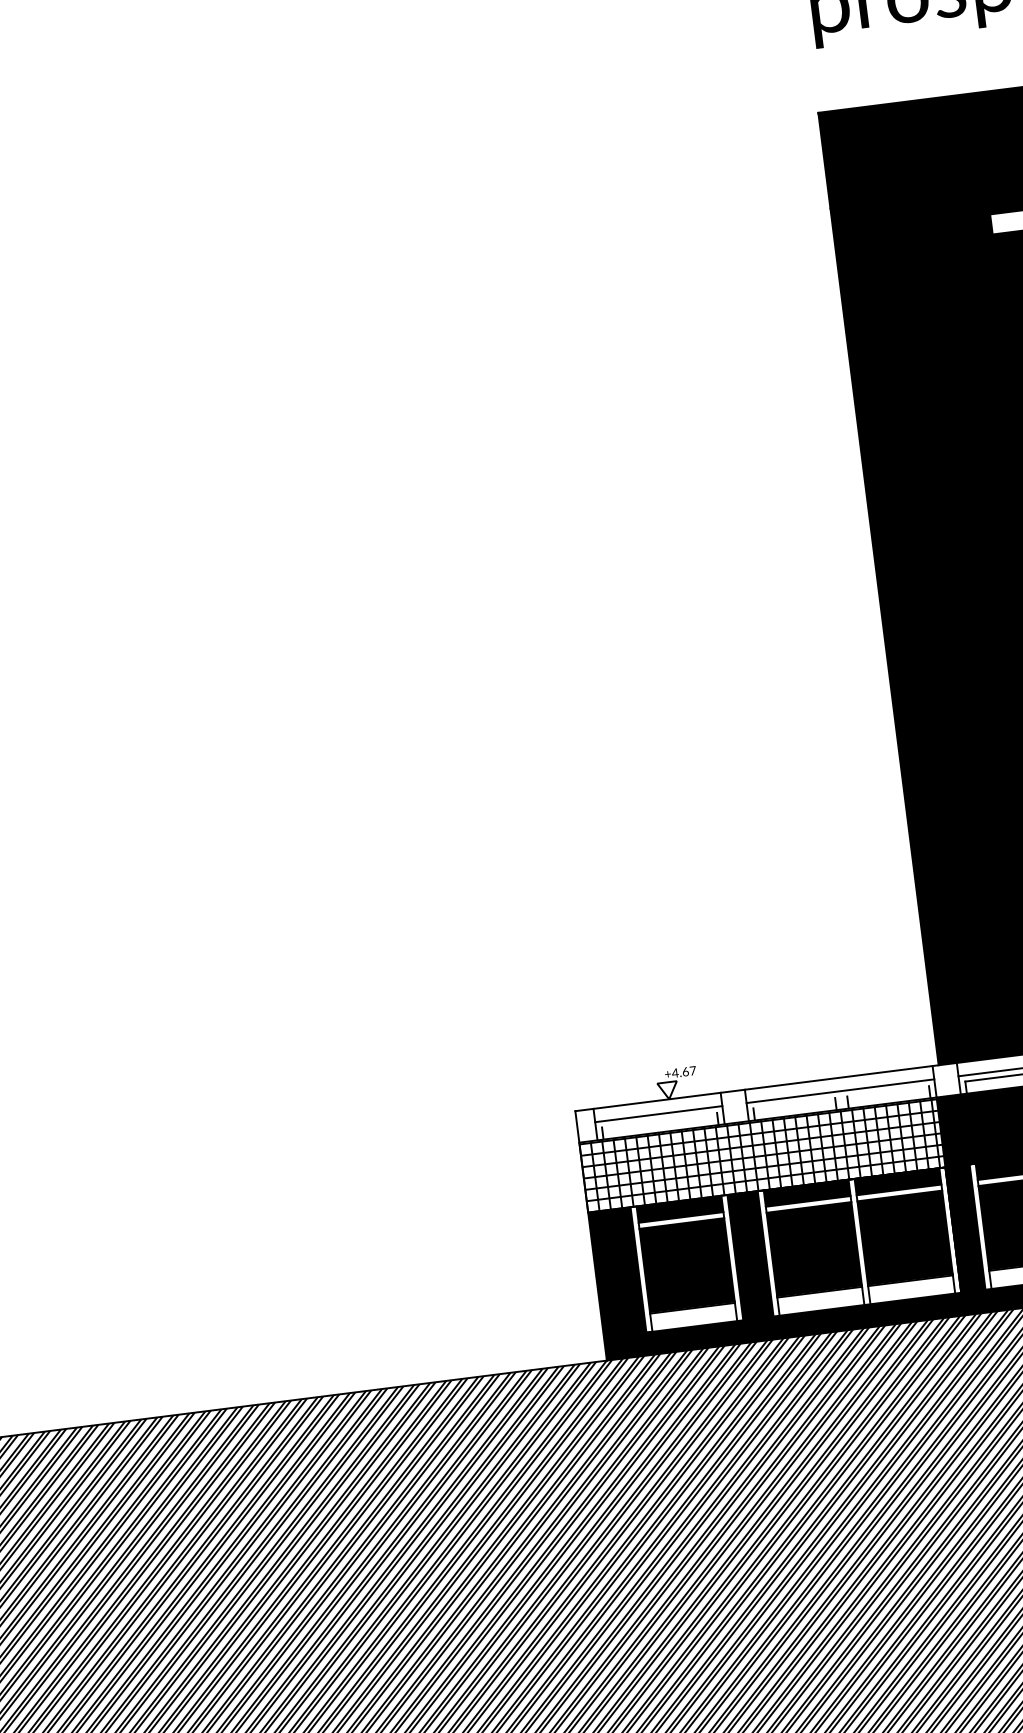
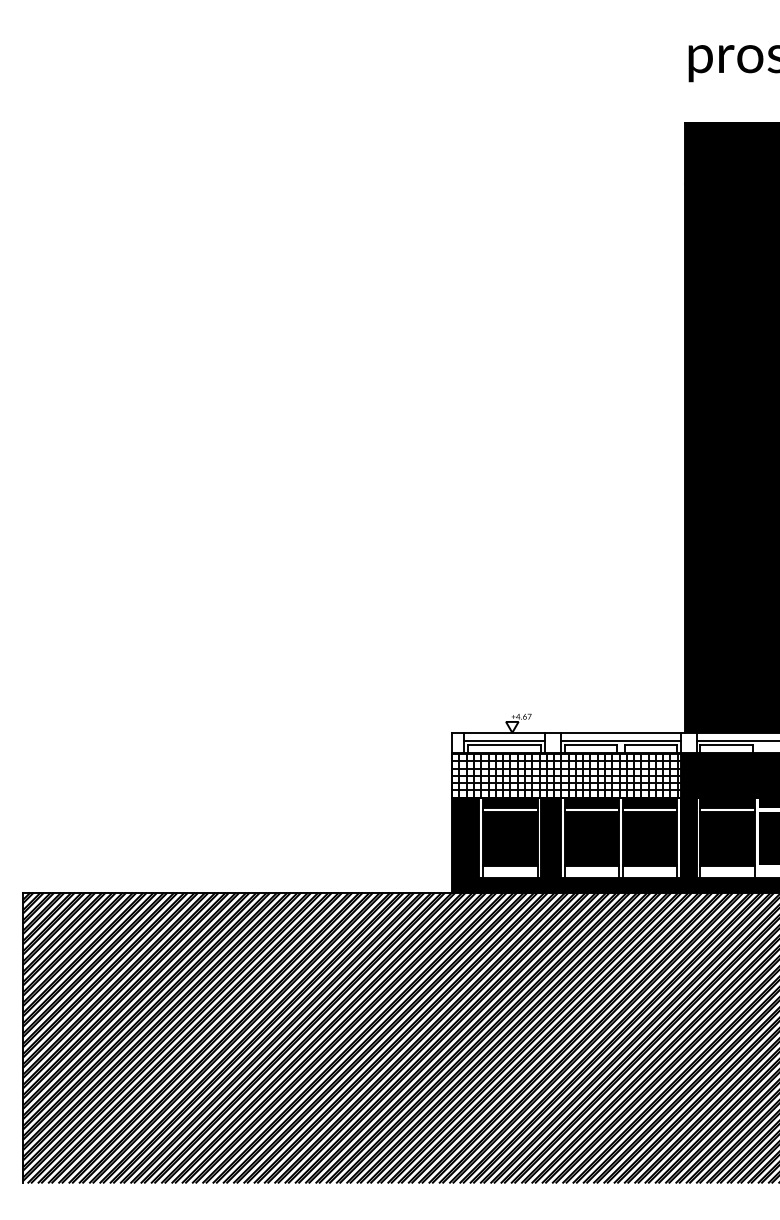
line: (887, 1091) -> (650, 745), added
line: (793, 1103) -> (590, 745), added
line: (659, 1120) -> (504, 745), added

